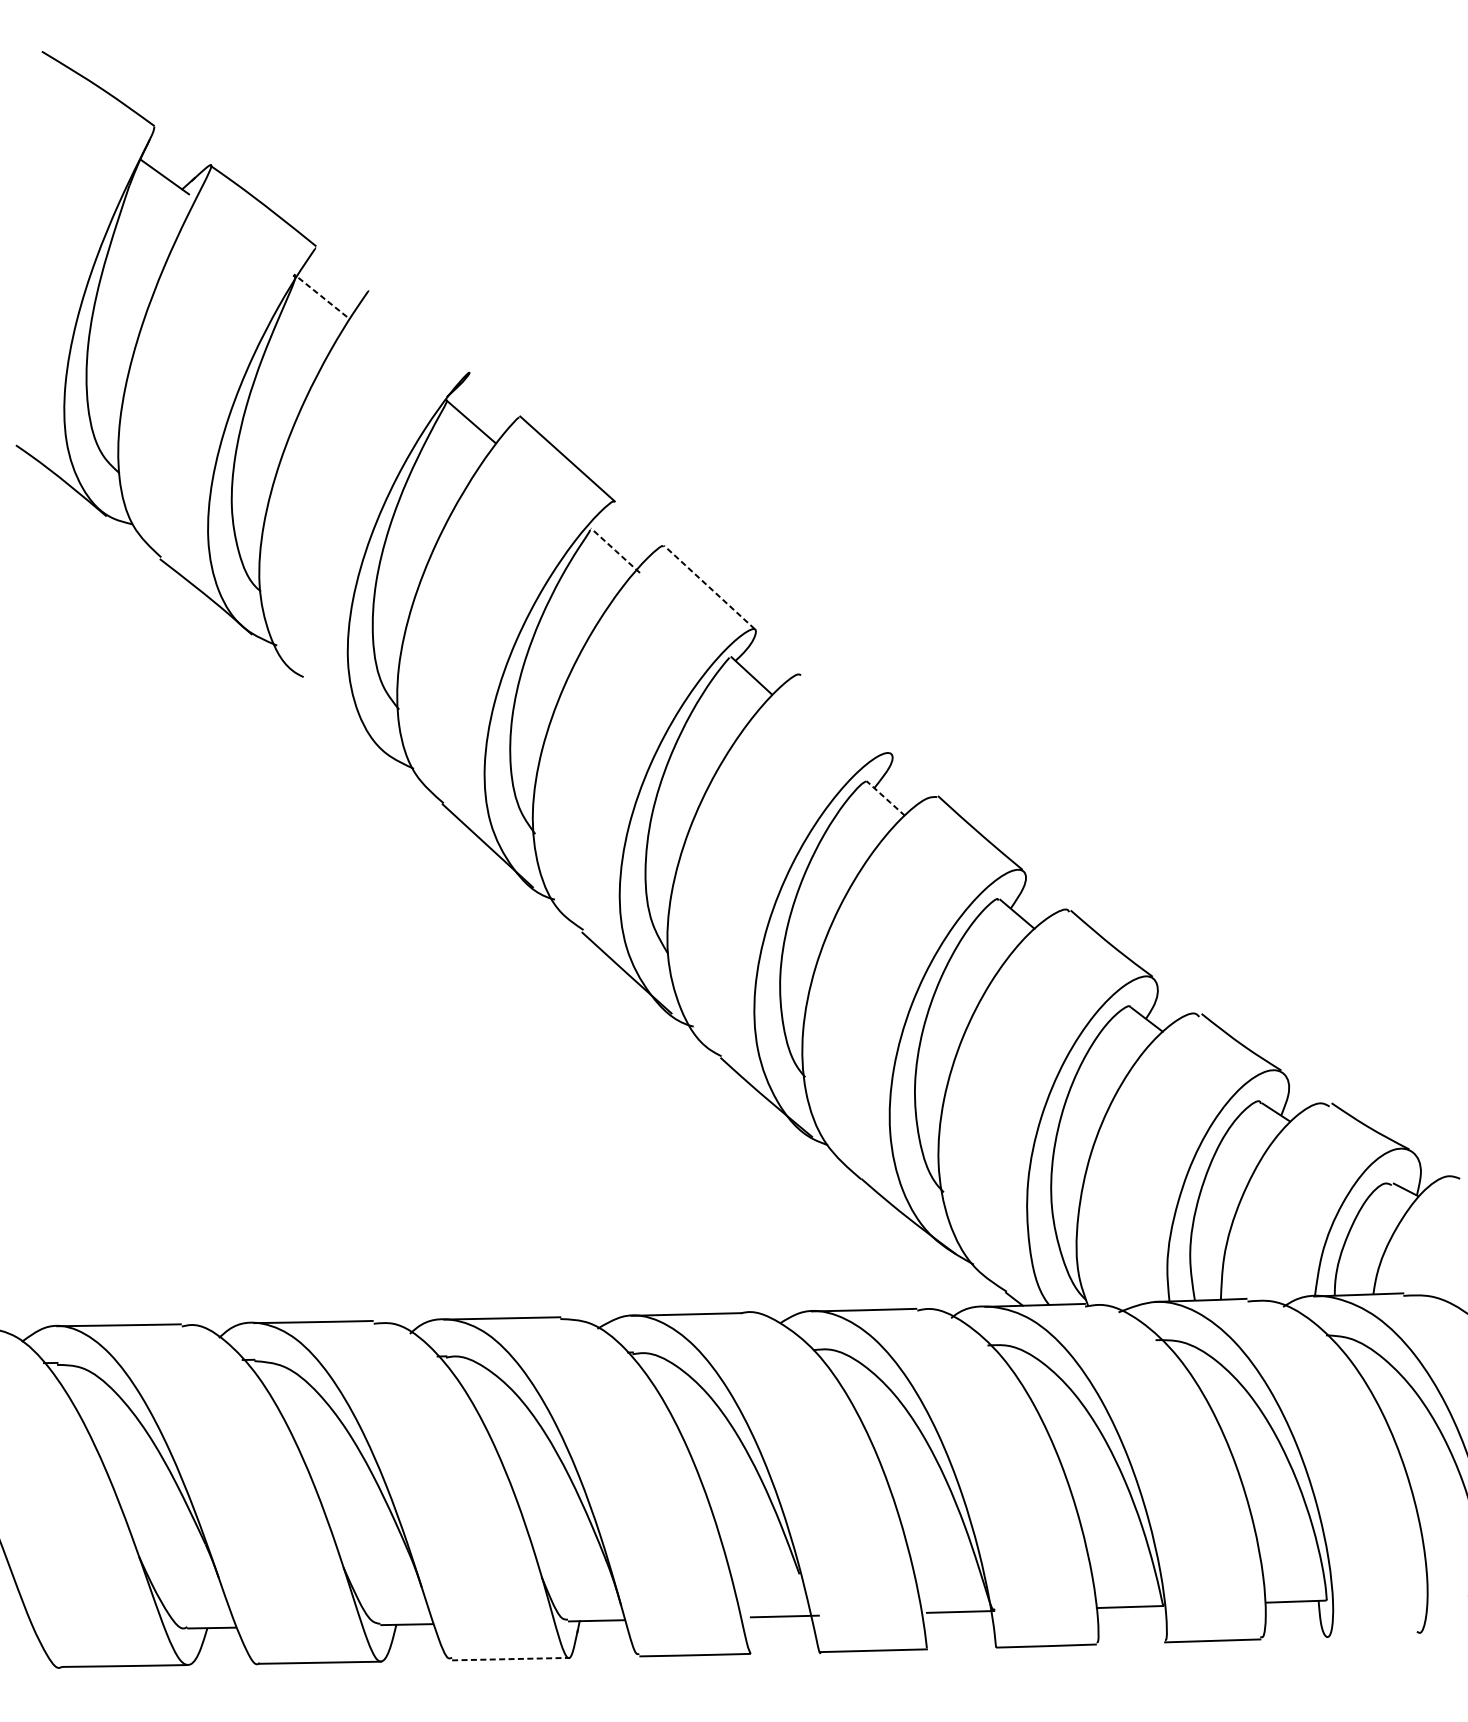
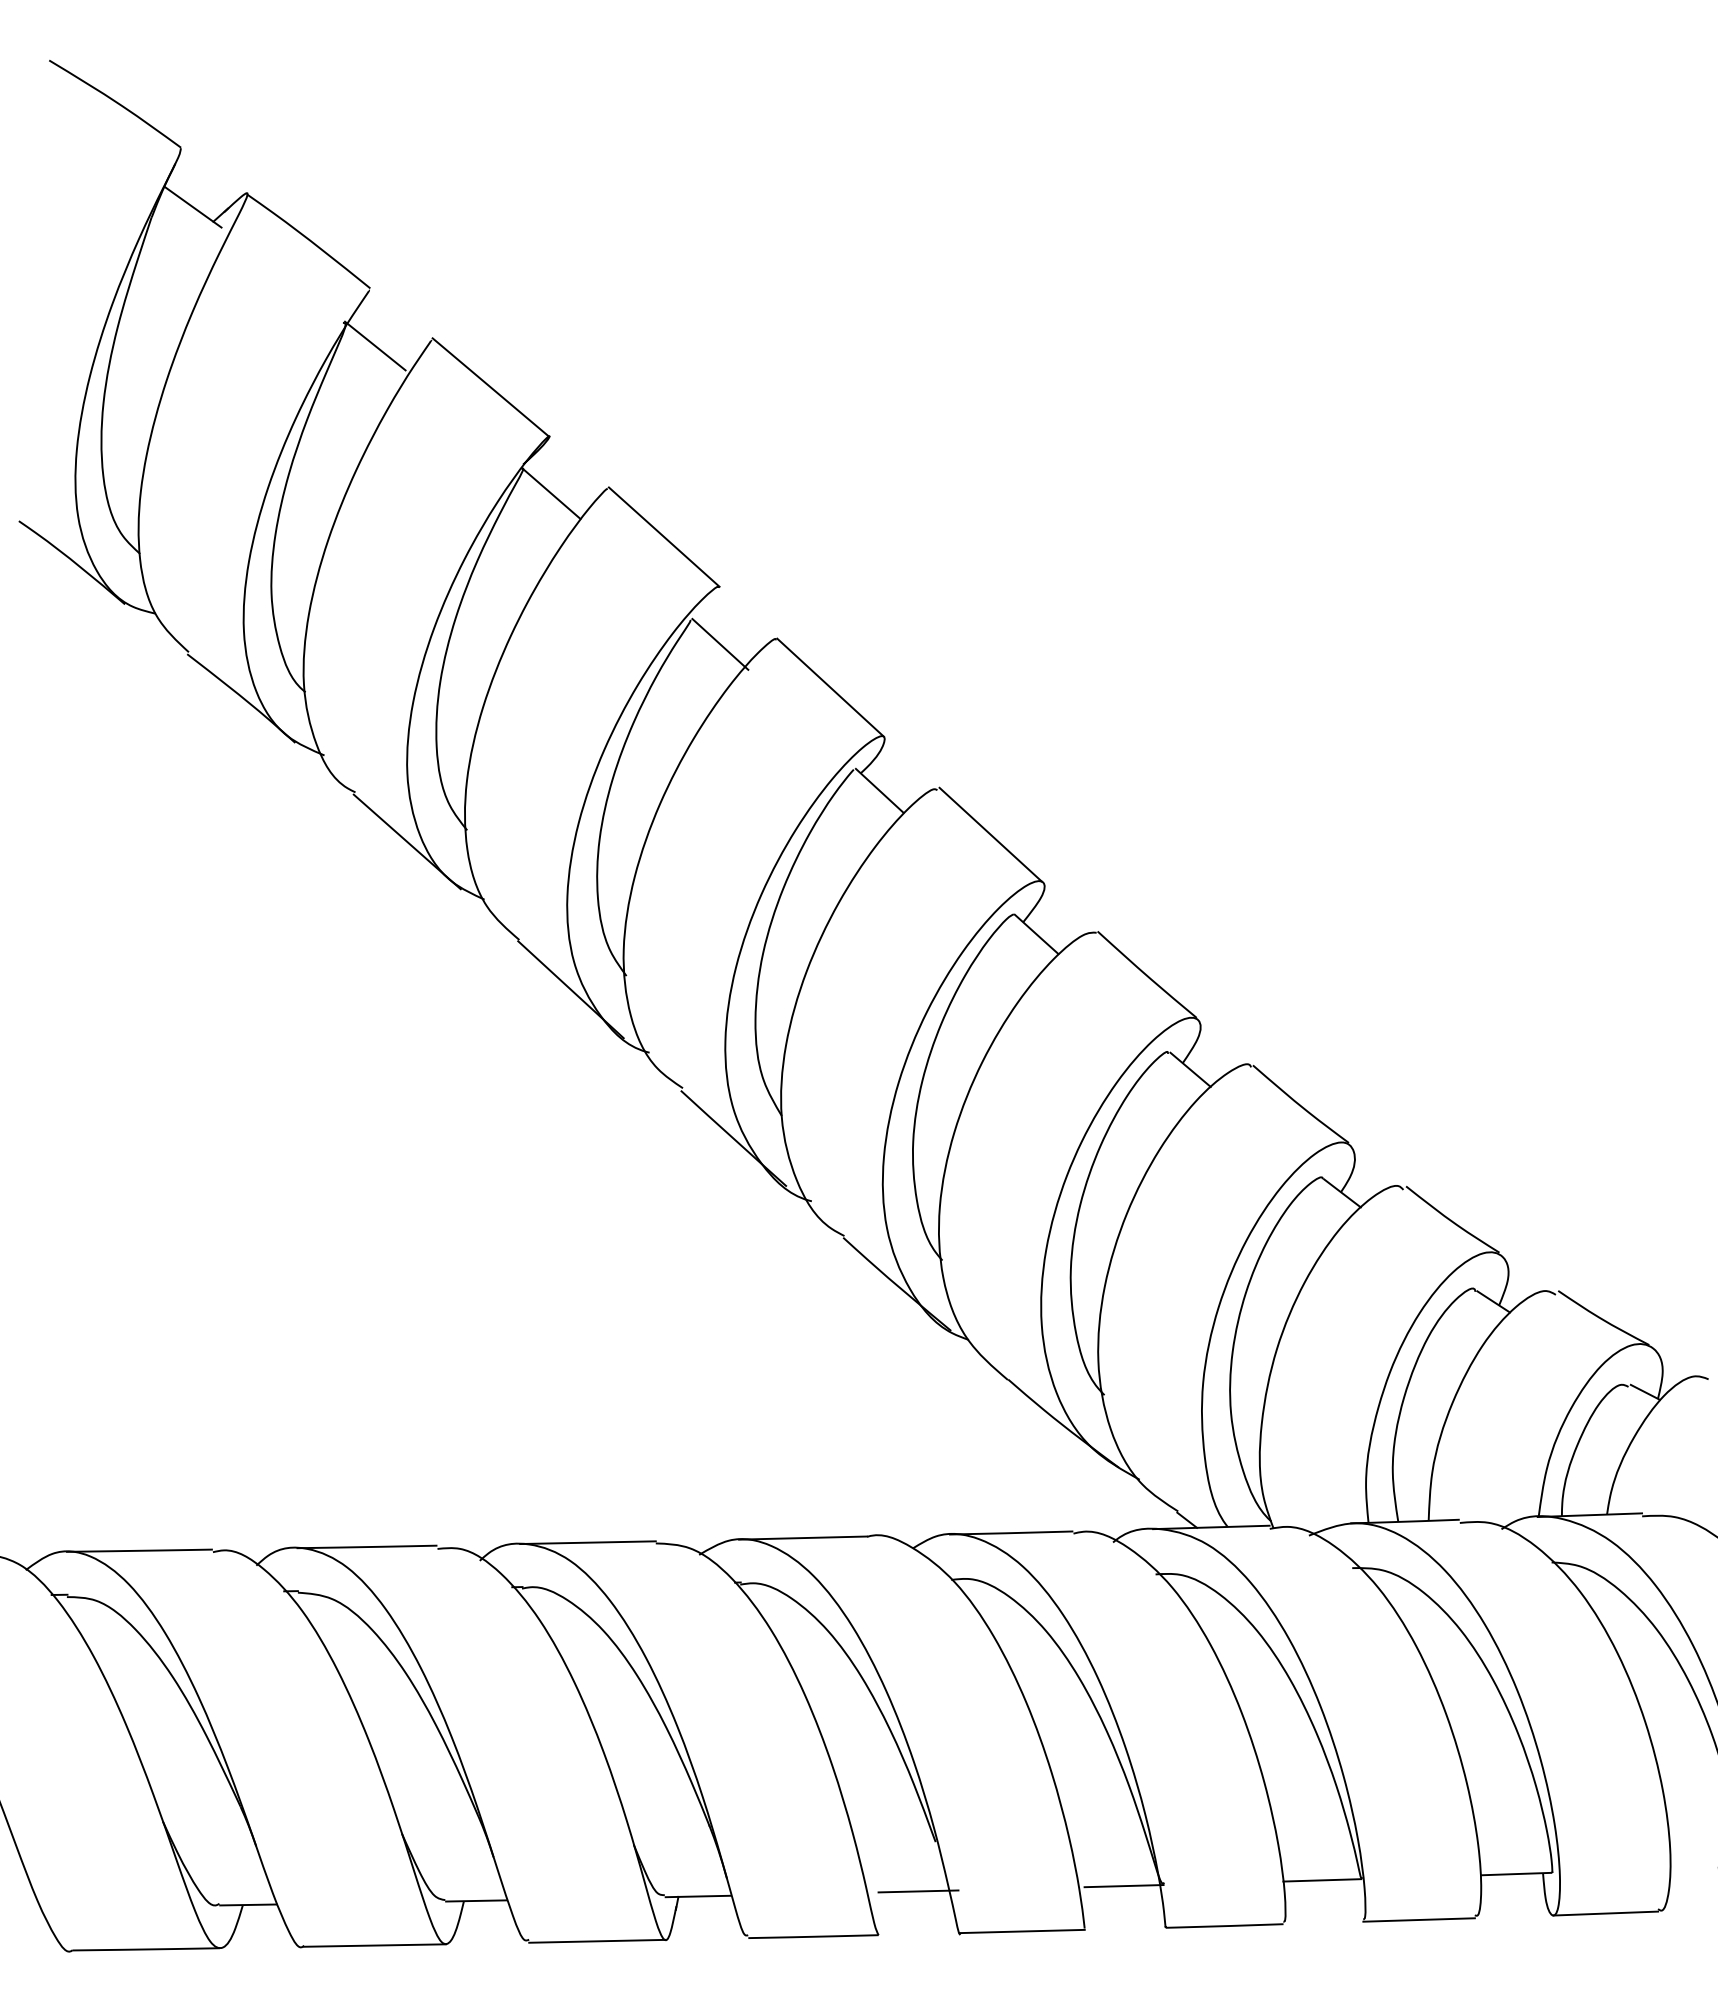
line: (320, 296) -> (375, 346), dashed -> solid
line: (419, 331) -> (490, 387), added
line: (615, 550) -> (720, 644), dashed -> solid
line: (708, 587) -> (829, 687), dashed -> solid
line: (846, 713) -> (990, 834), added
line: (347, 719) -> (406, 841), added
line: (885, 798) -> (1036, 934), dashed -> solid
line: (1372, 1635) -> (1605, 1913), added
line: (510, 1659) -> (597, 1941), dashed -> solid

